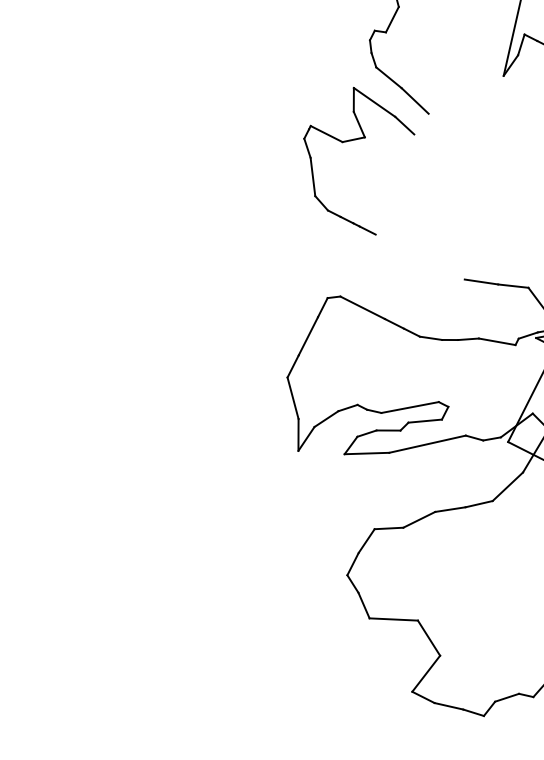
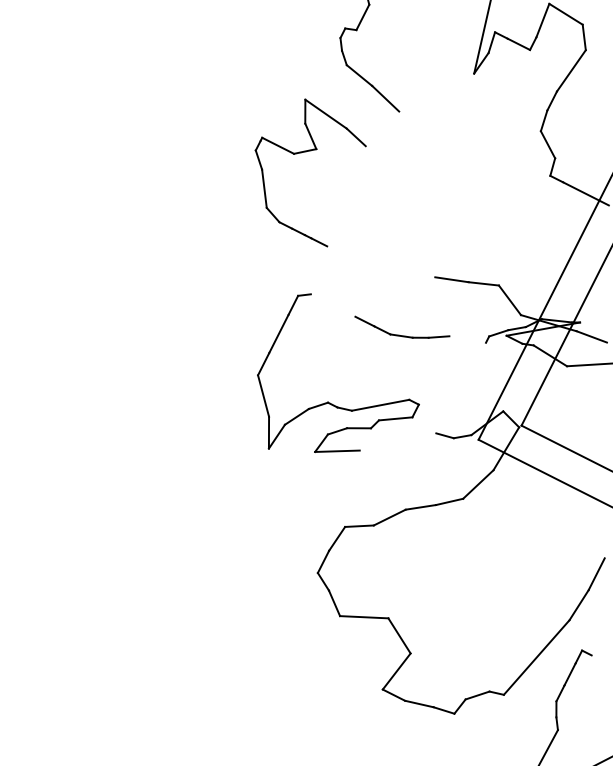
part: (355, 140) -> (306, 152), moved
line: (362, 307) -> (332, 305), removed
line: (497, 341) -> (467, 339), removed
line: (427, 443) -> (397, 441), removed

